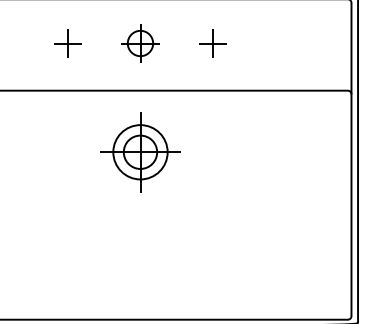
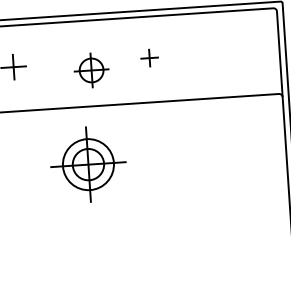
part: (140, 43) -> (91, 70), moved
part: (212, 43) -> (149, 58), size x0.7

